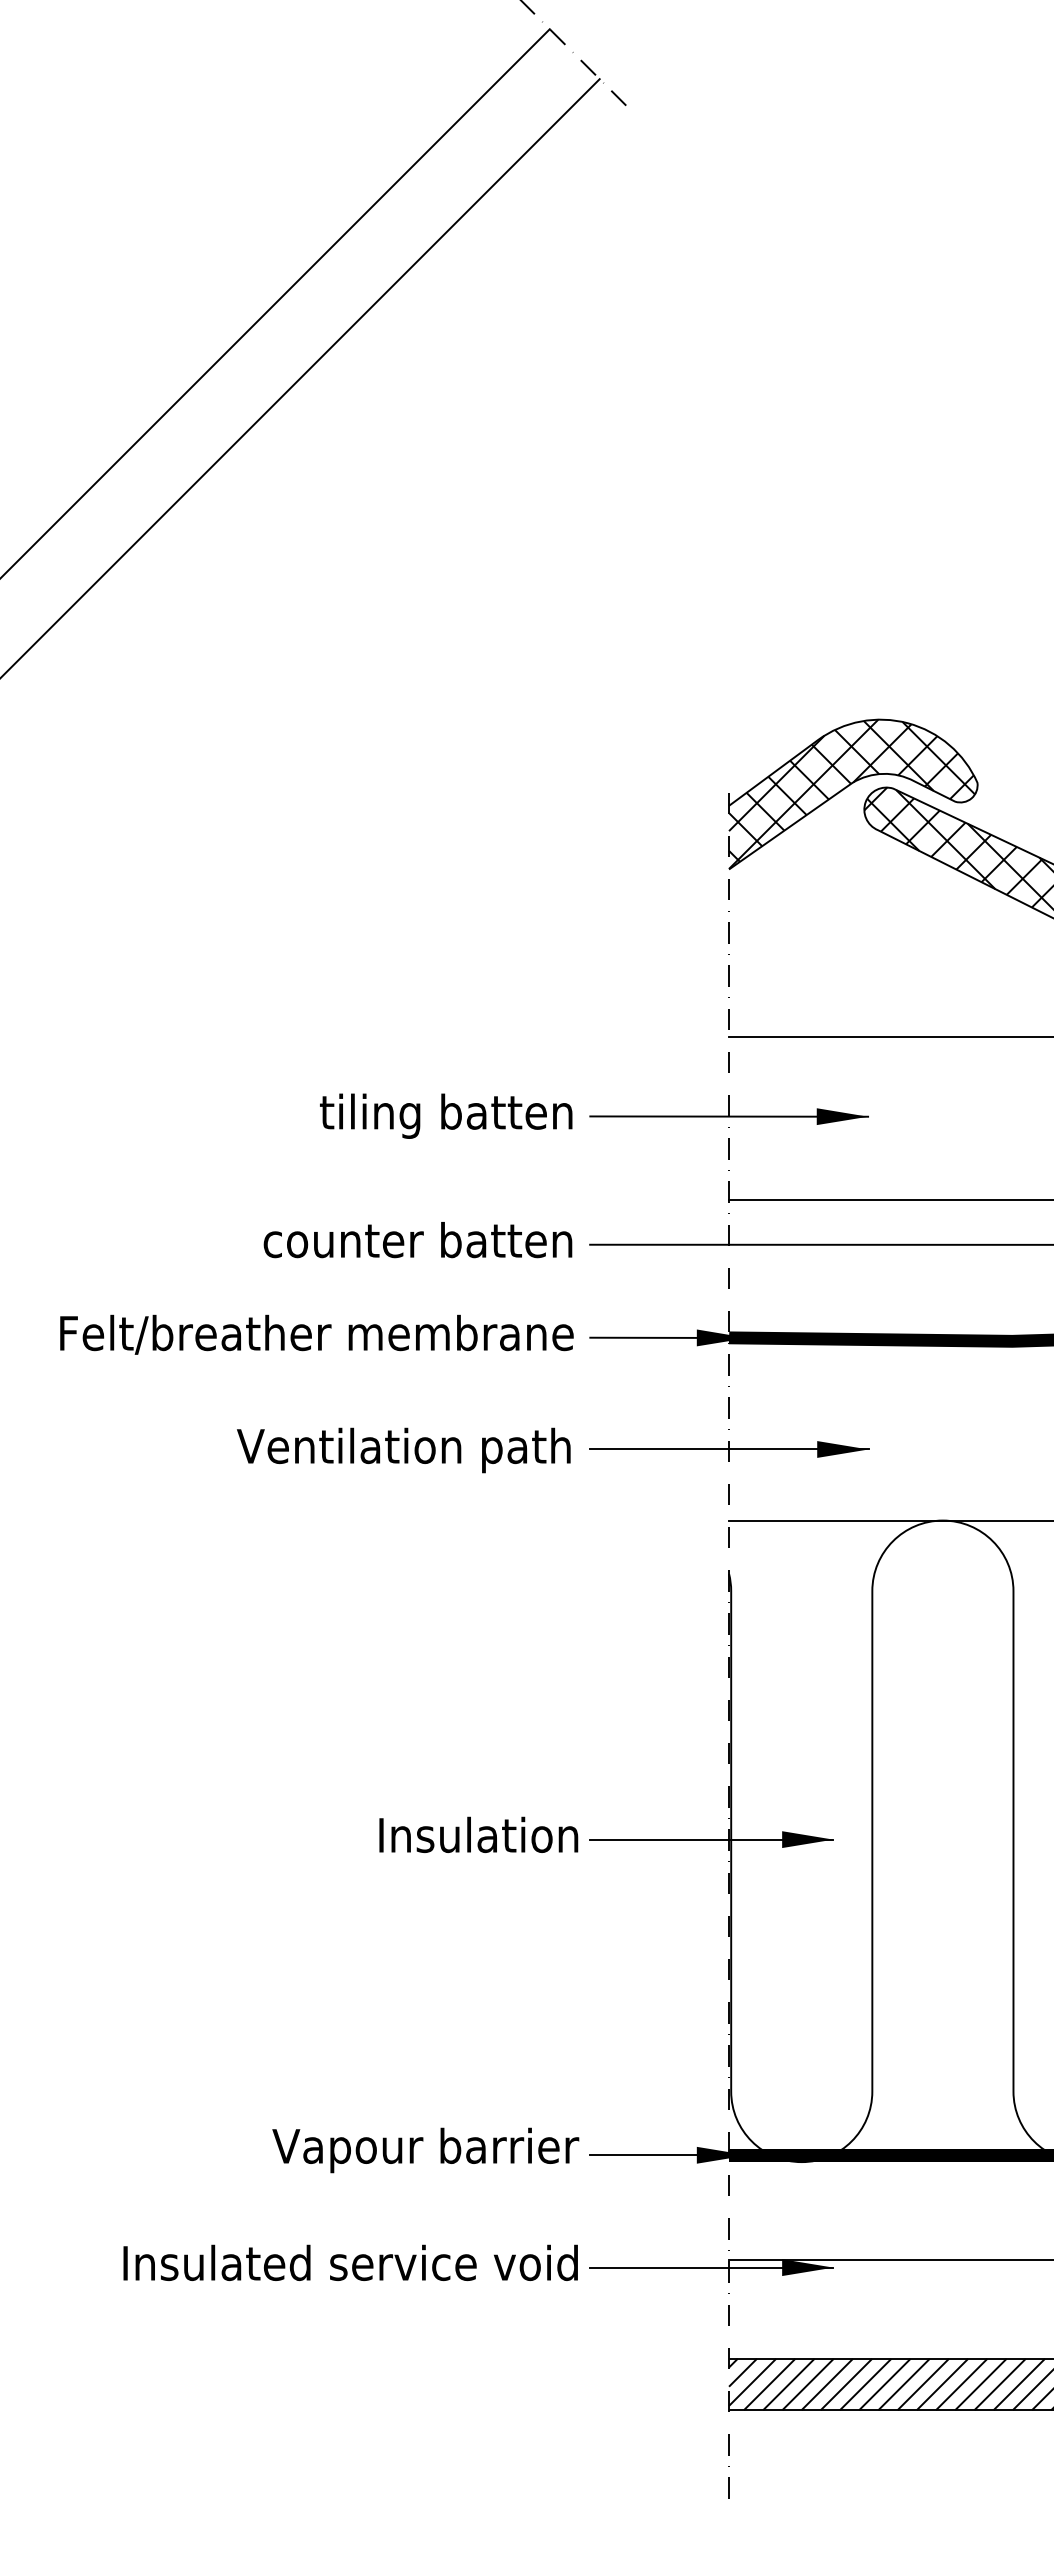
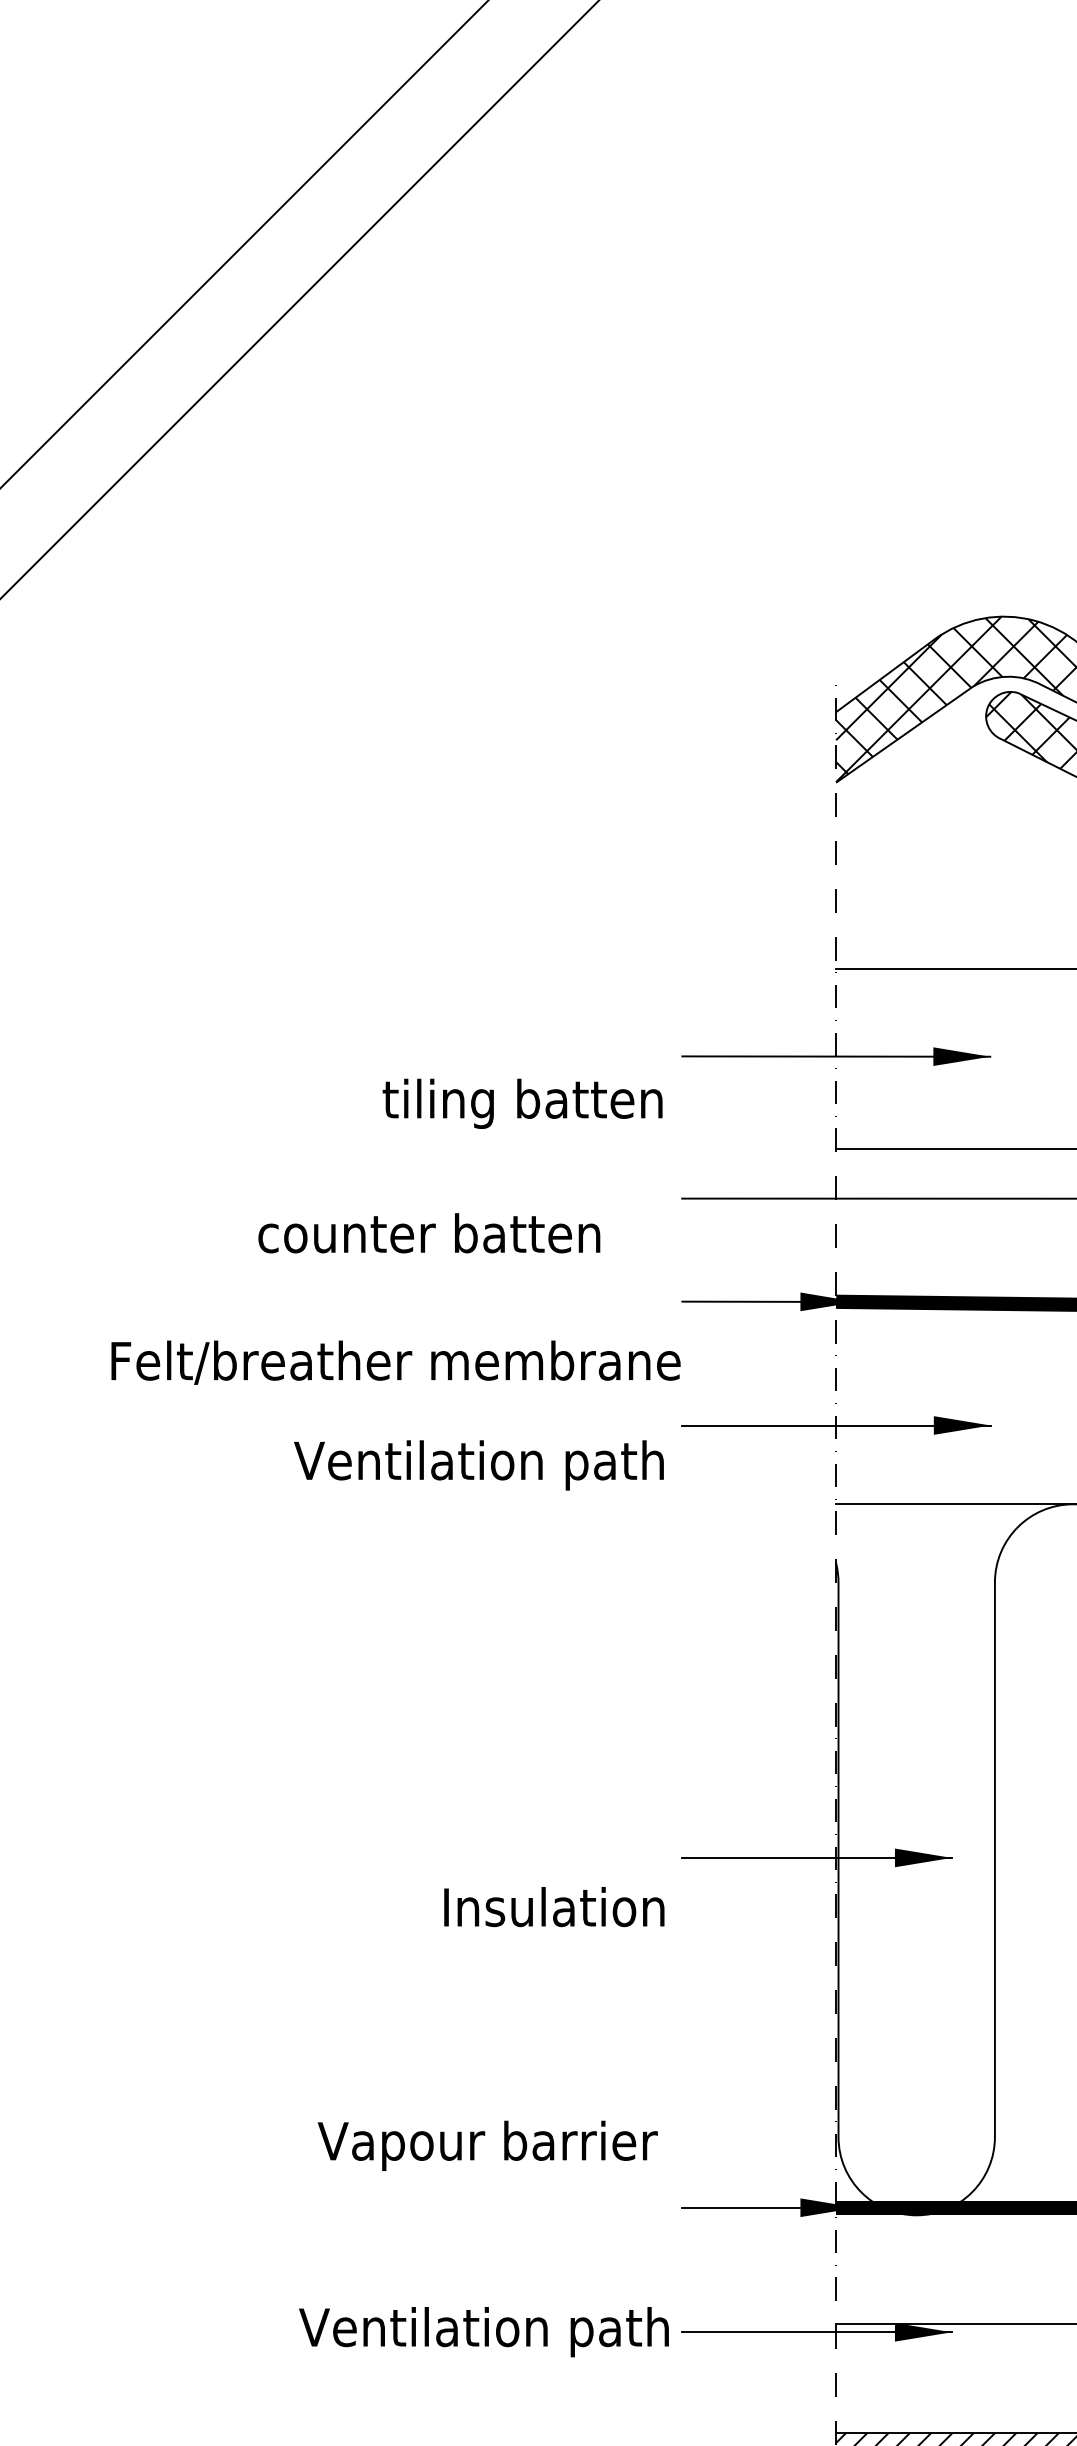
text: (446, 1115) -> (522, 1103), moved
text: (417, 1240) -> (428, 1233), moved
text: (316, 1334) -> (395, 1362), moved
text: (403, 1450) -> (478, 1465), moved
text: (478, 1834) -> (554, 1906), moved
text: (425, 2150) -> (487, 2145), moved
text: (350, 2267) -> (416, 2332), Insulated service void -> Ventilation path

